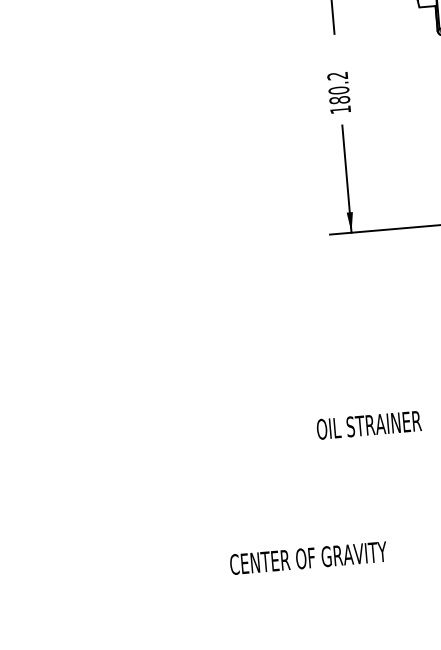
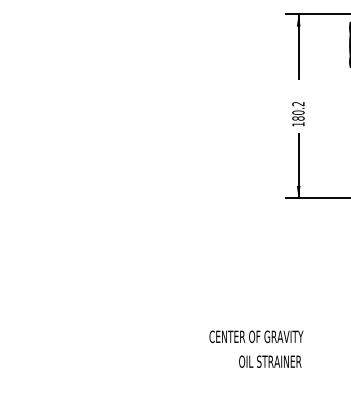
text: (369, 424) -> (270, 361), moved
text: (308, 557) -> (256, 336), moved

